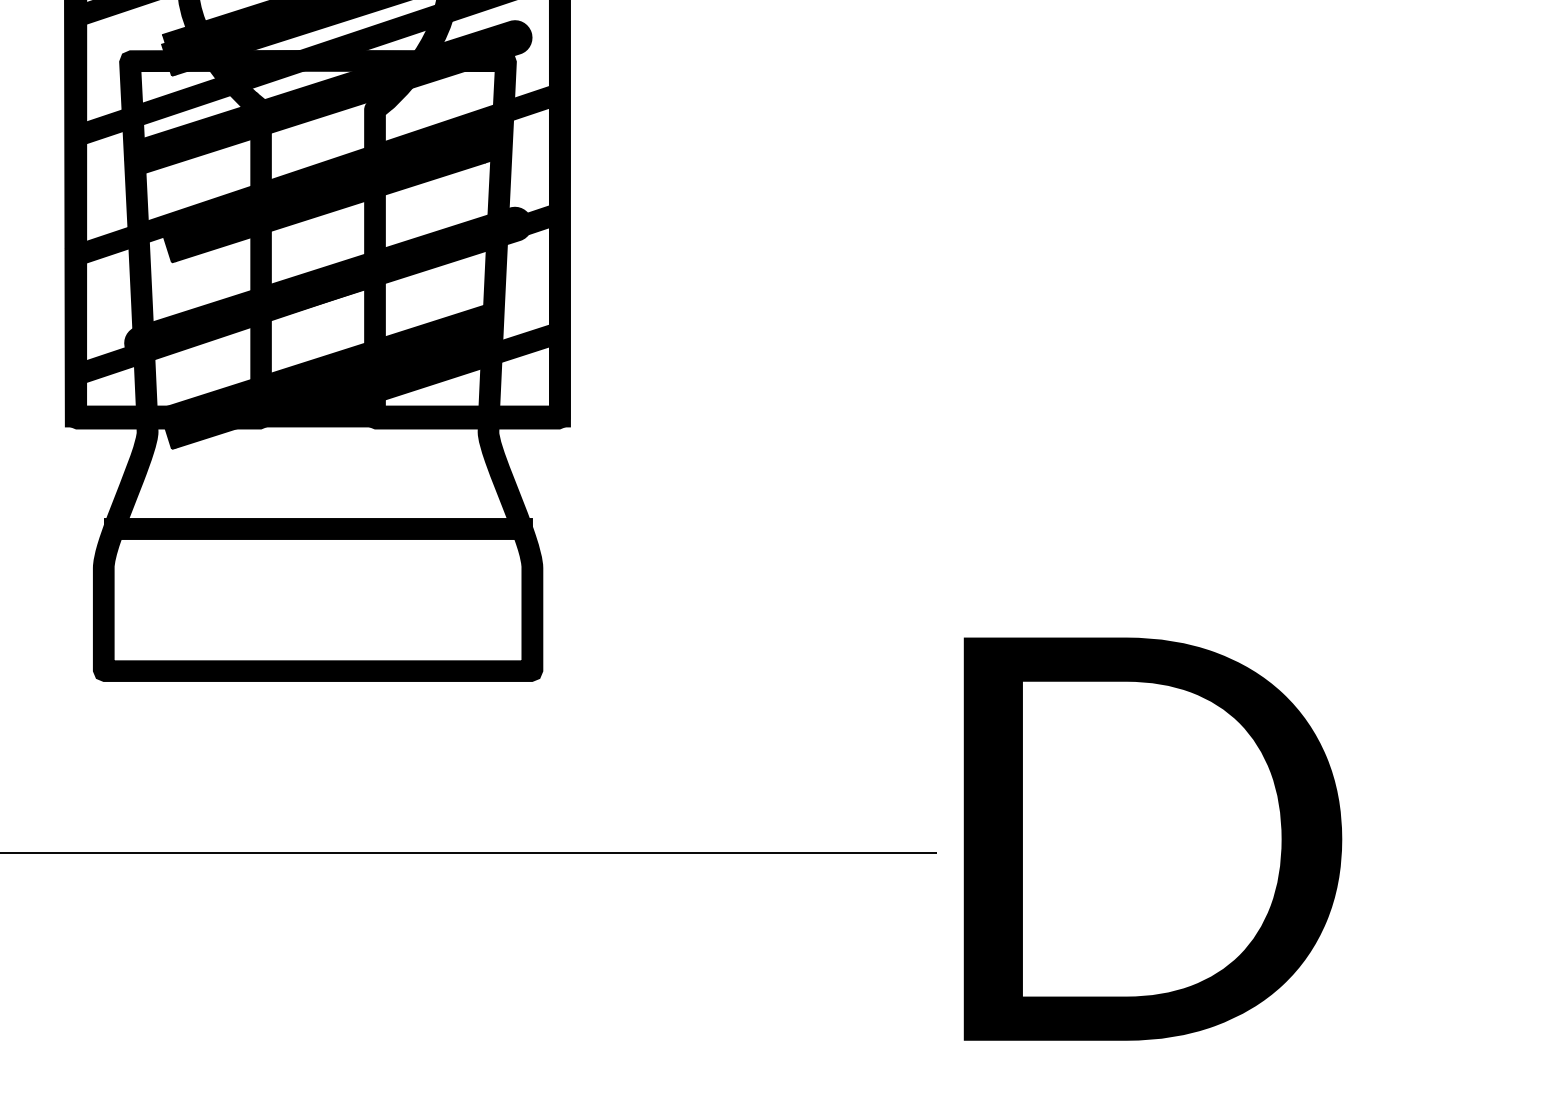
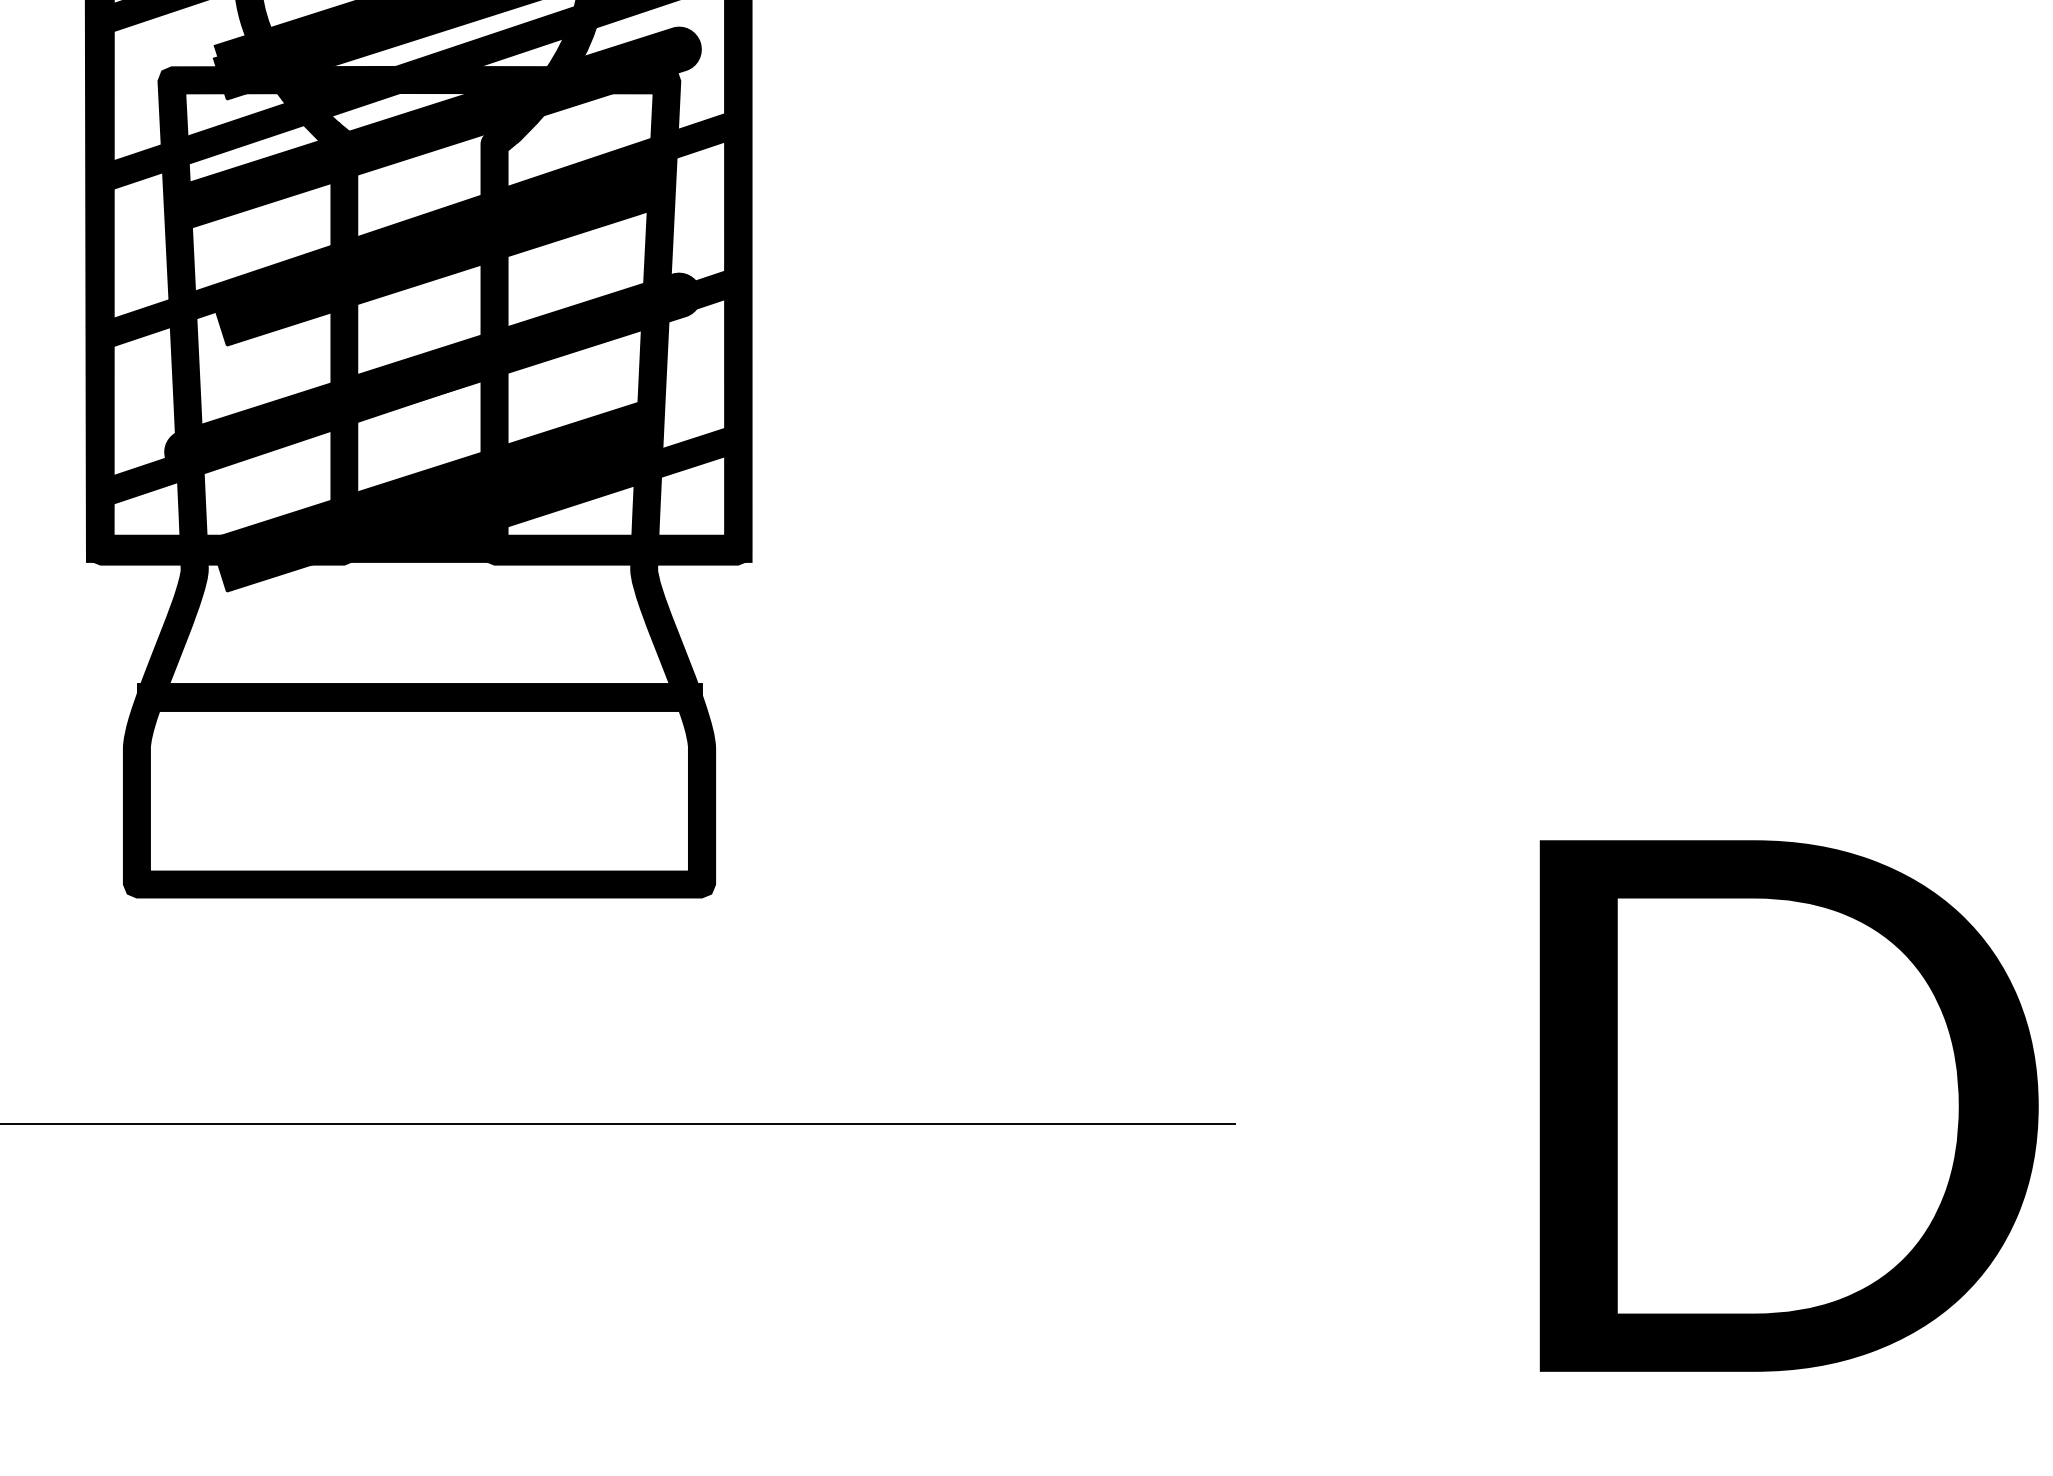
text: (1152, 838) -> (1788, 1105), moved

